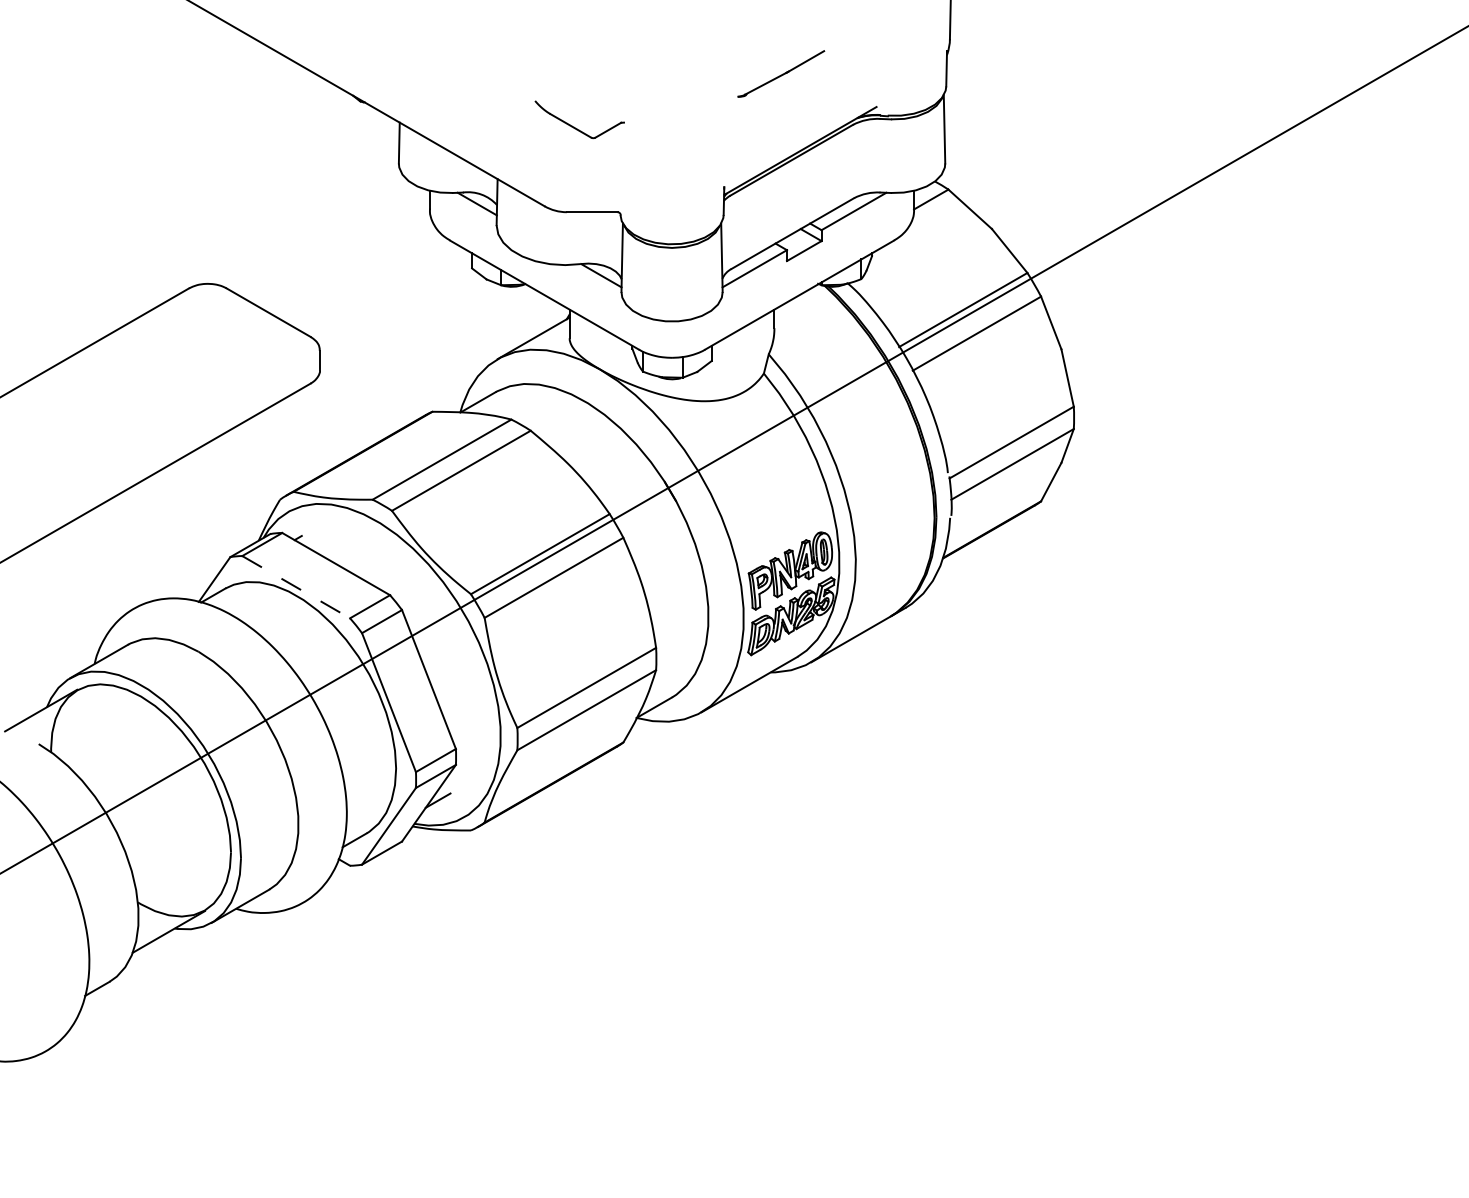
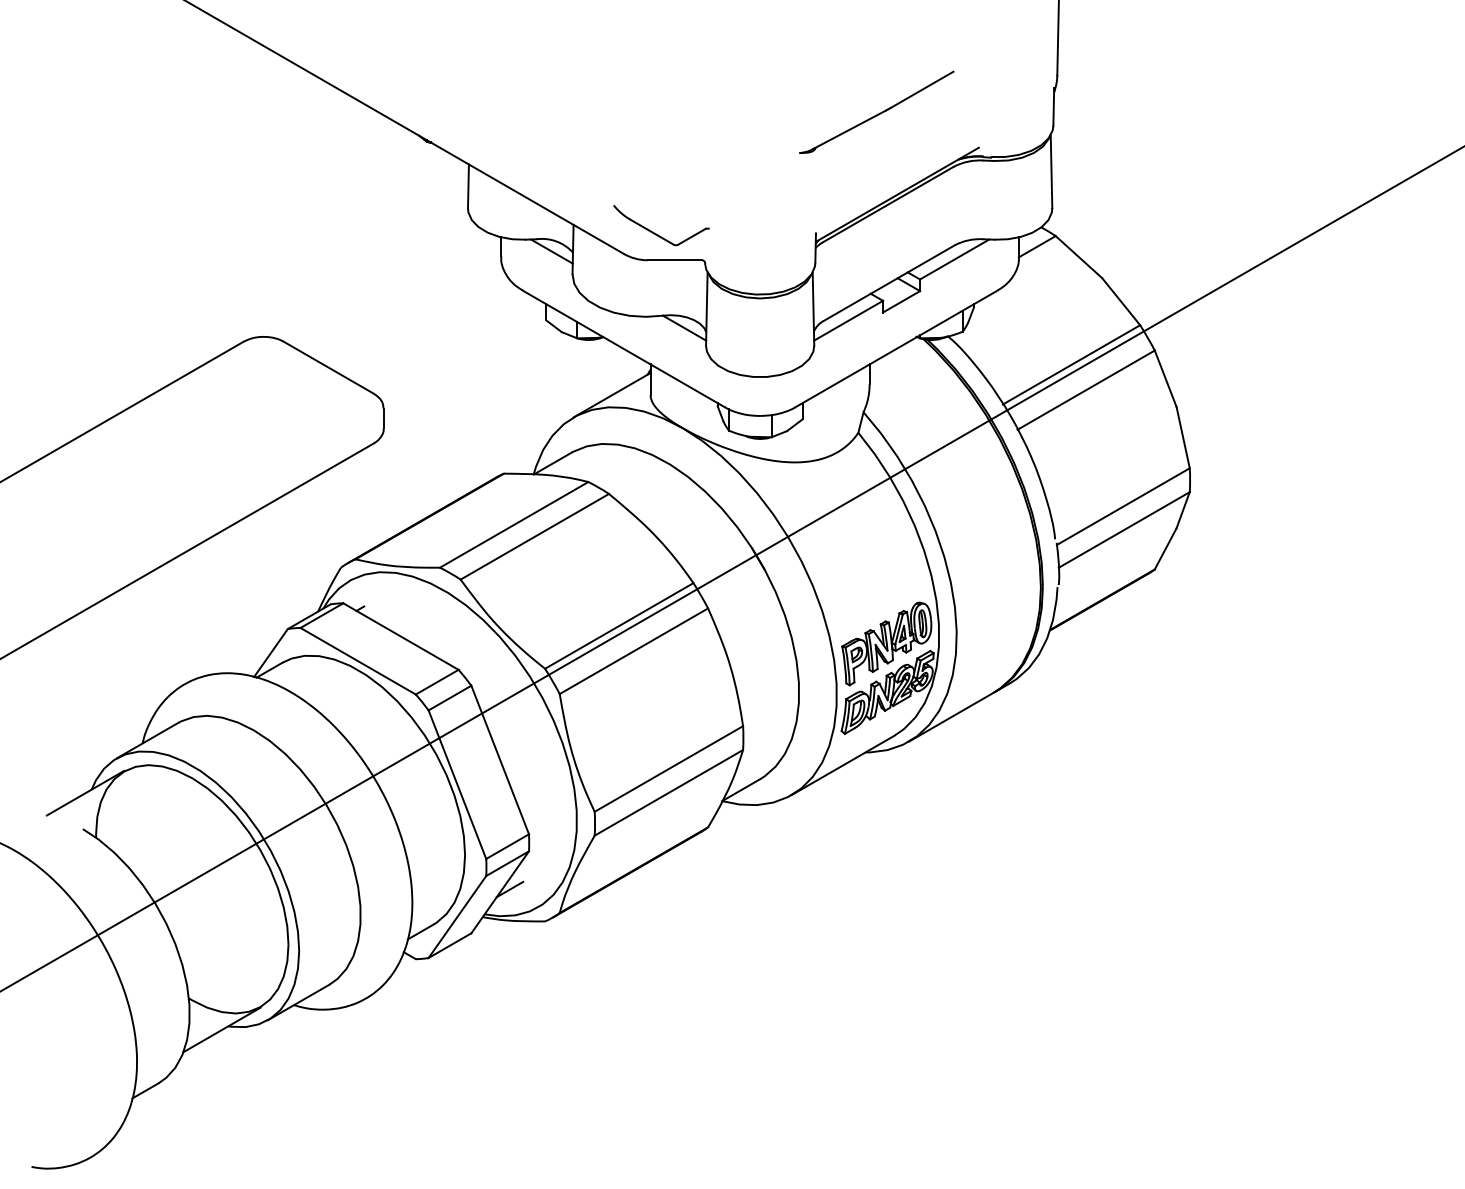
part: (780, 73) -> (876, 111), size x1.67
part: (574, 126) -> (655, 232), moved
line: (296, 587) -> (358, 661), dashed -> solid

